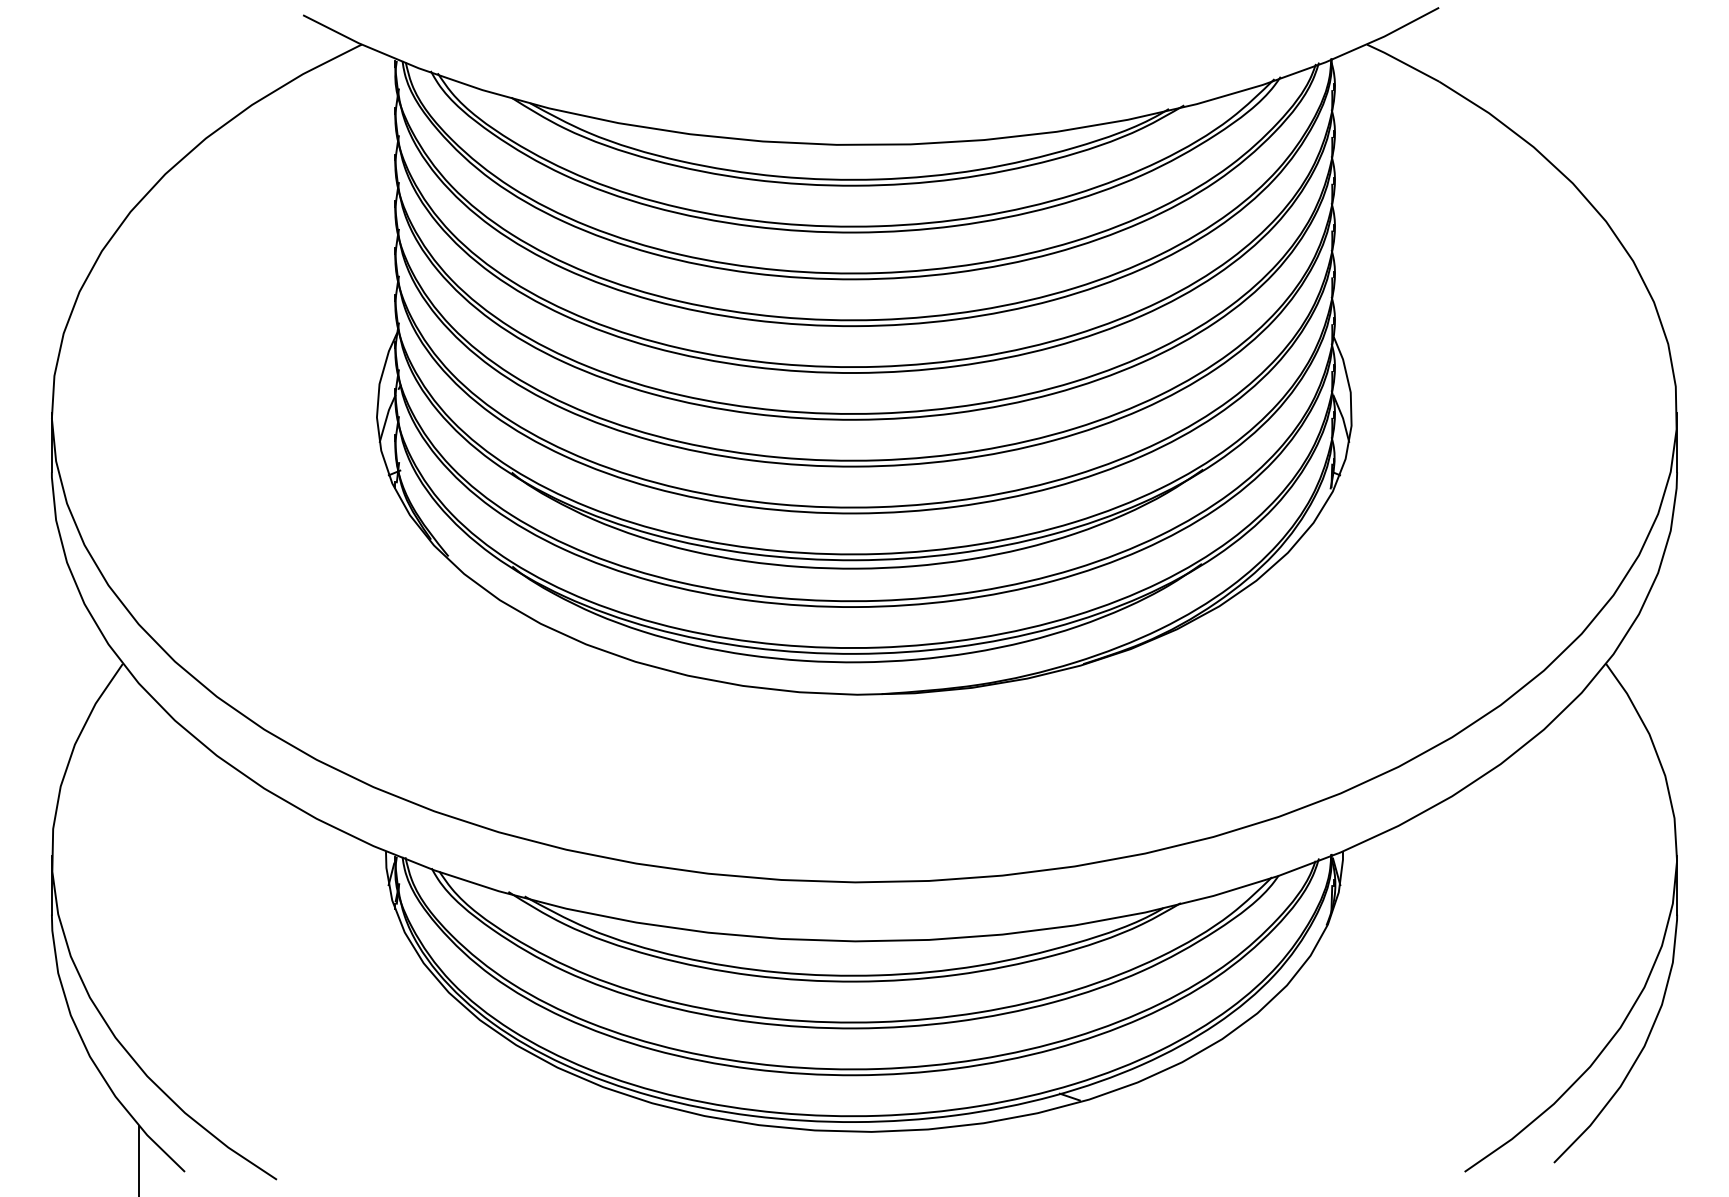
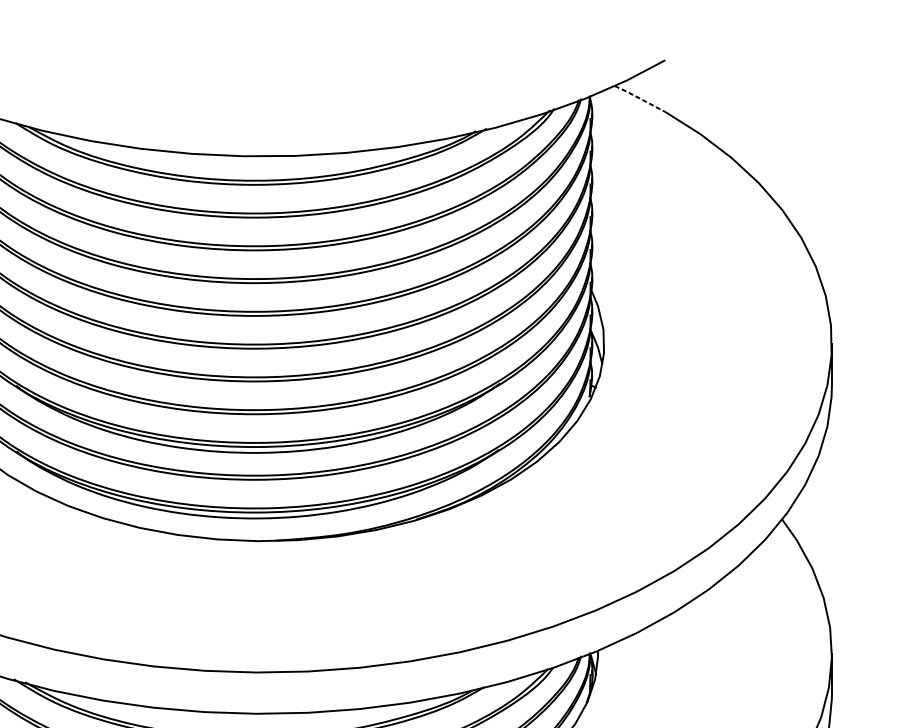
line: (1402, 62) -> (639, 98), solid -> dashed

